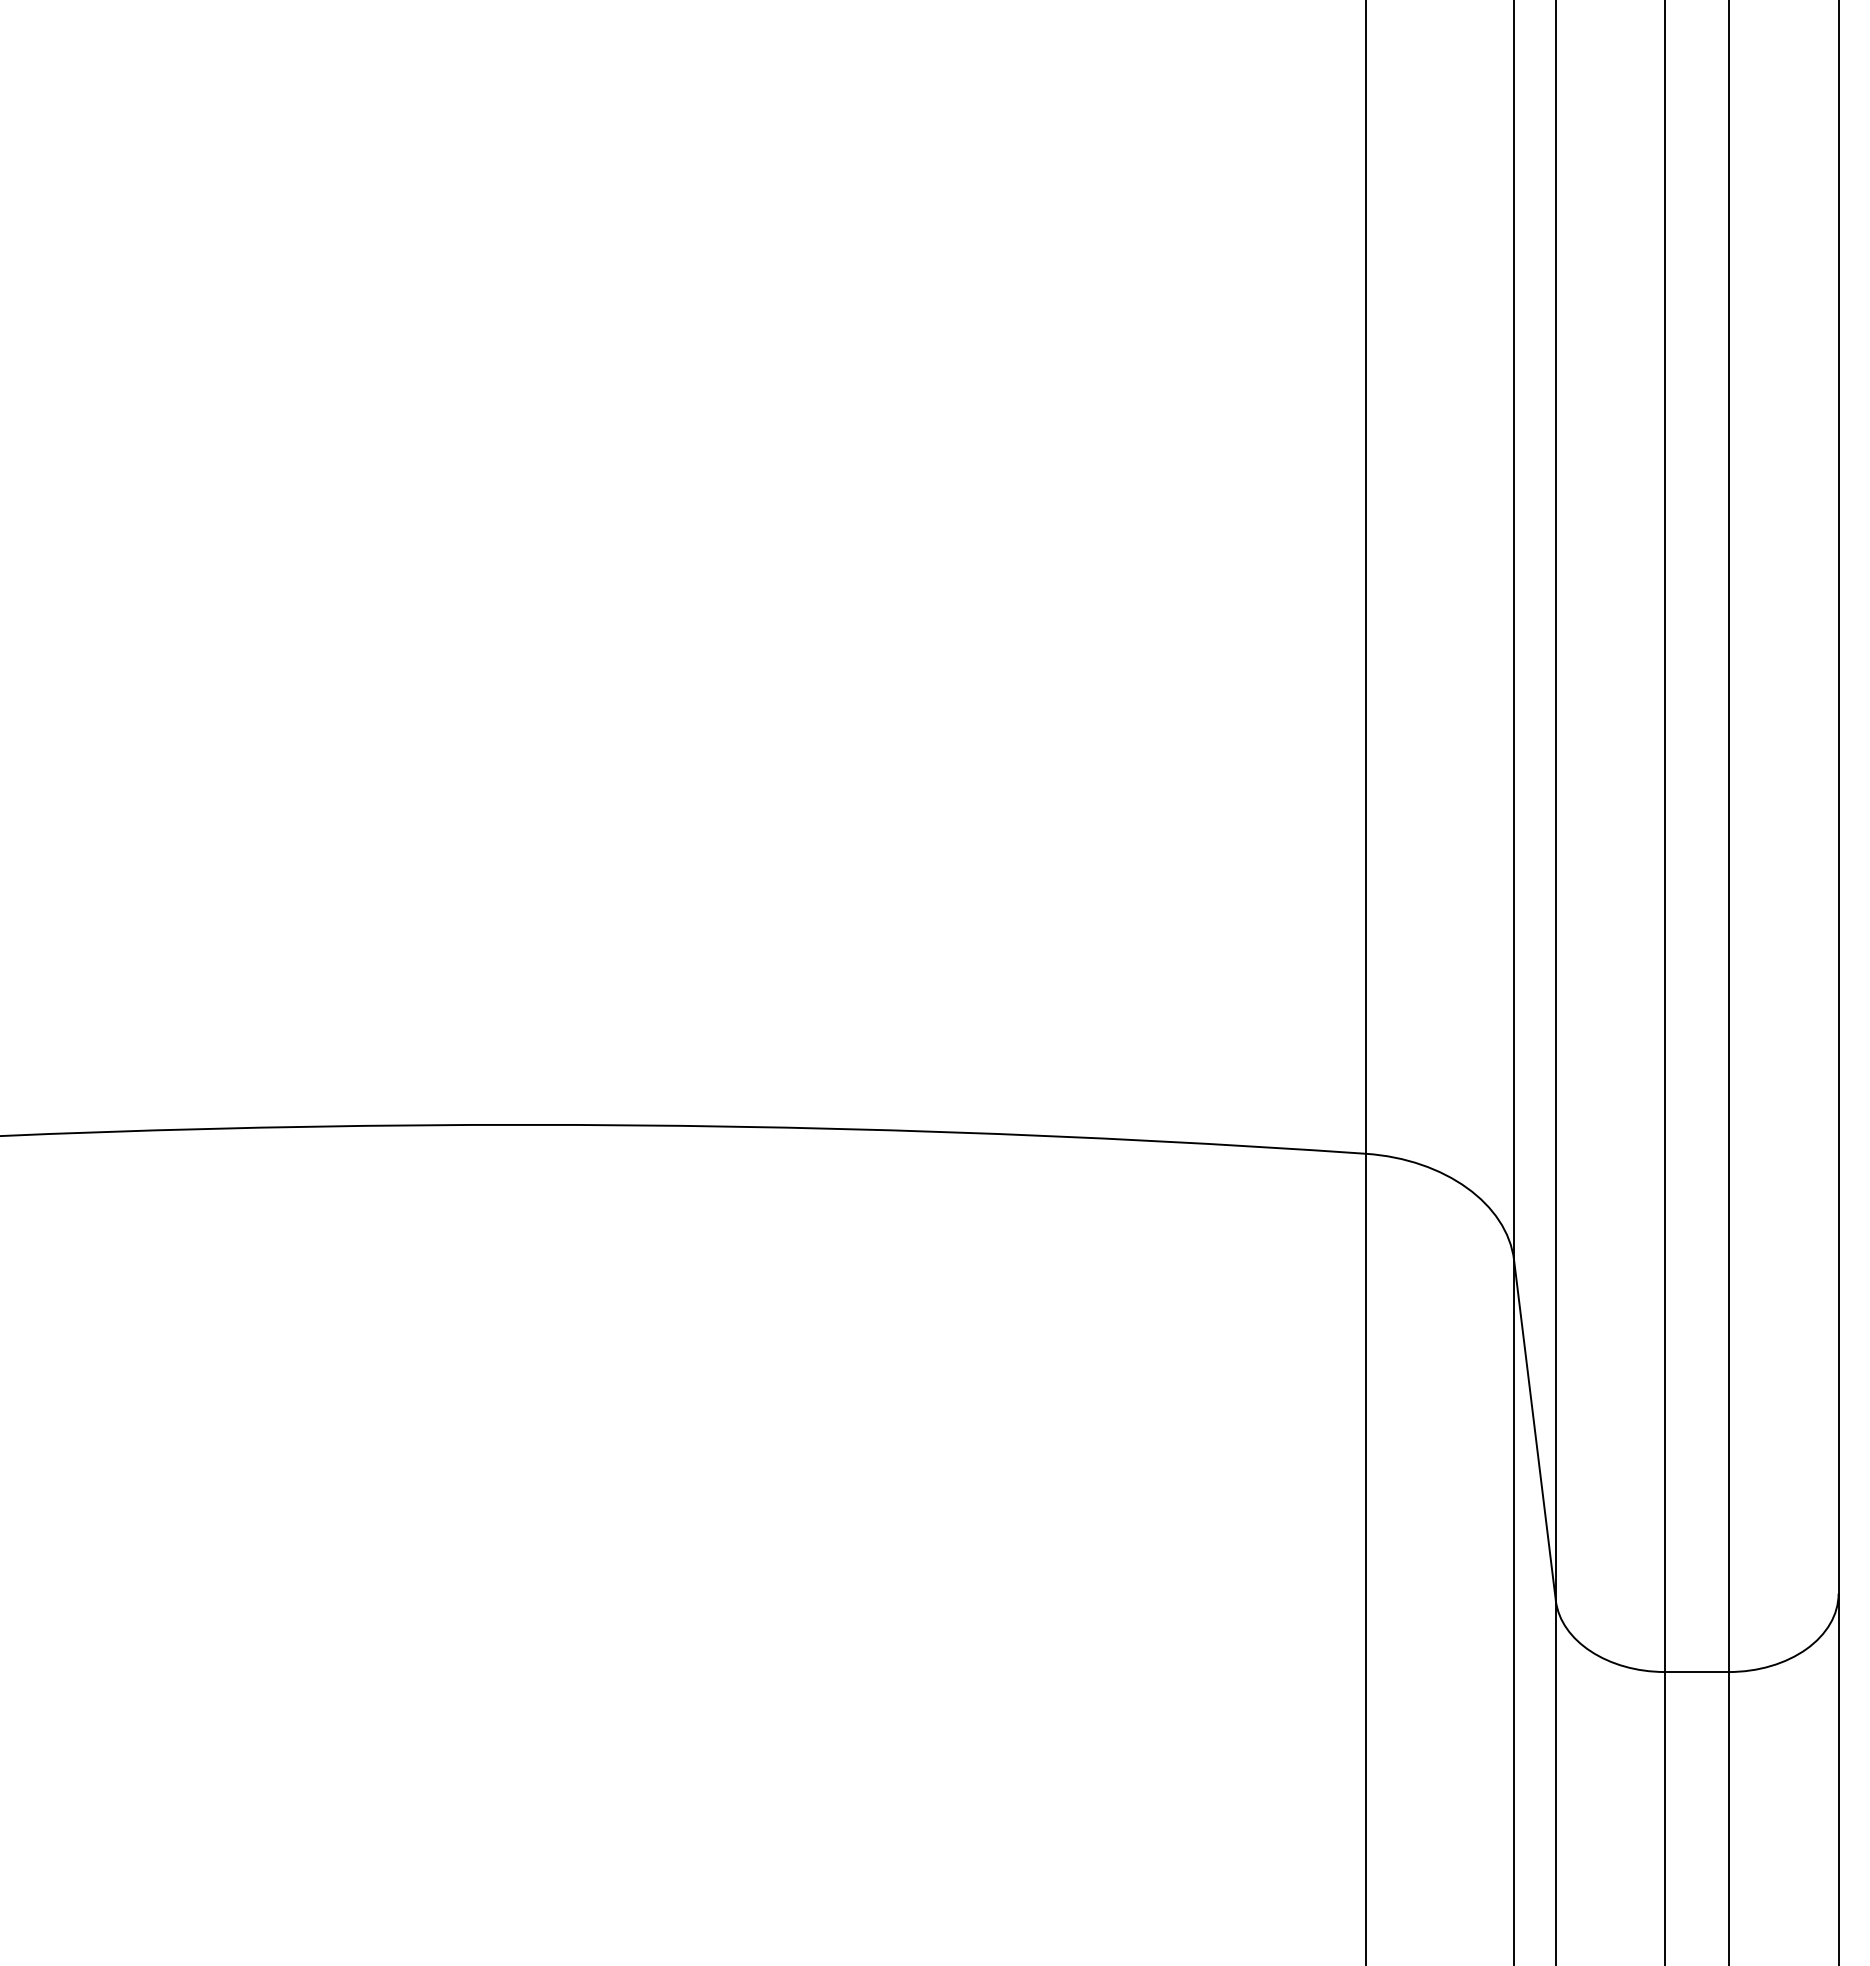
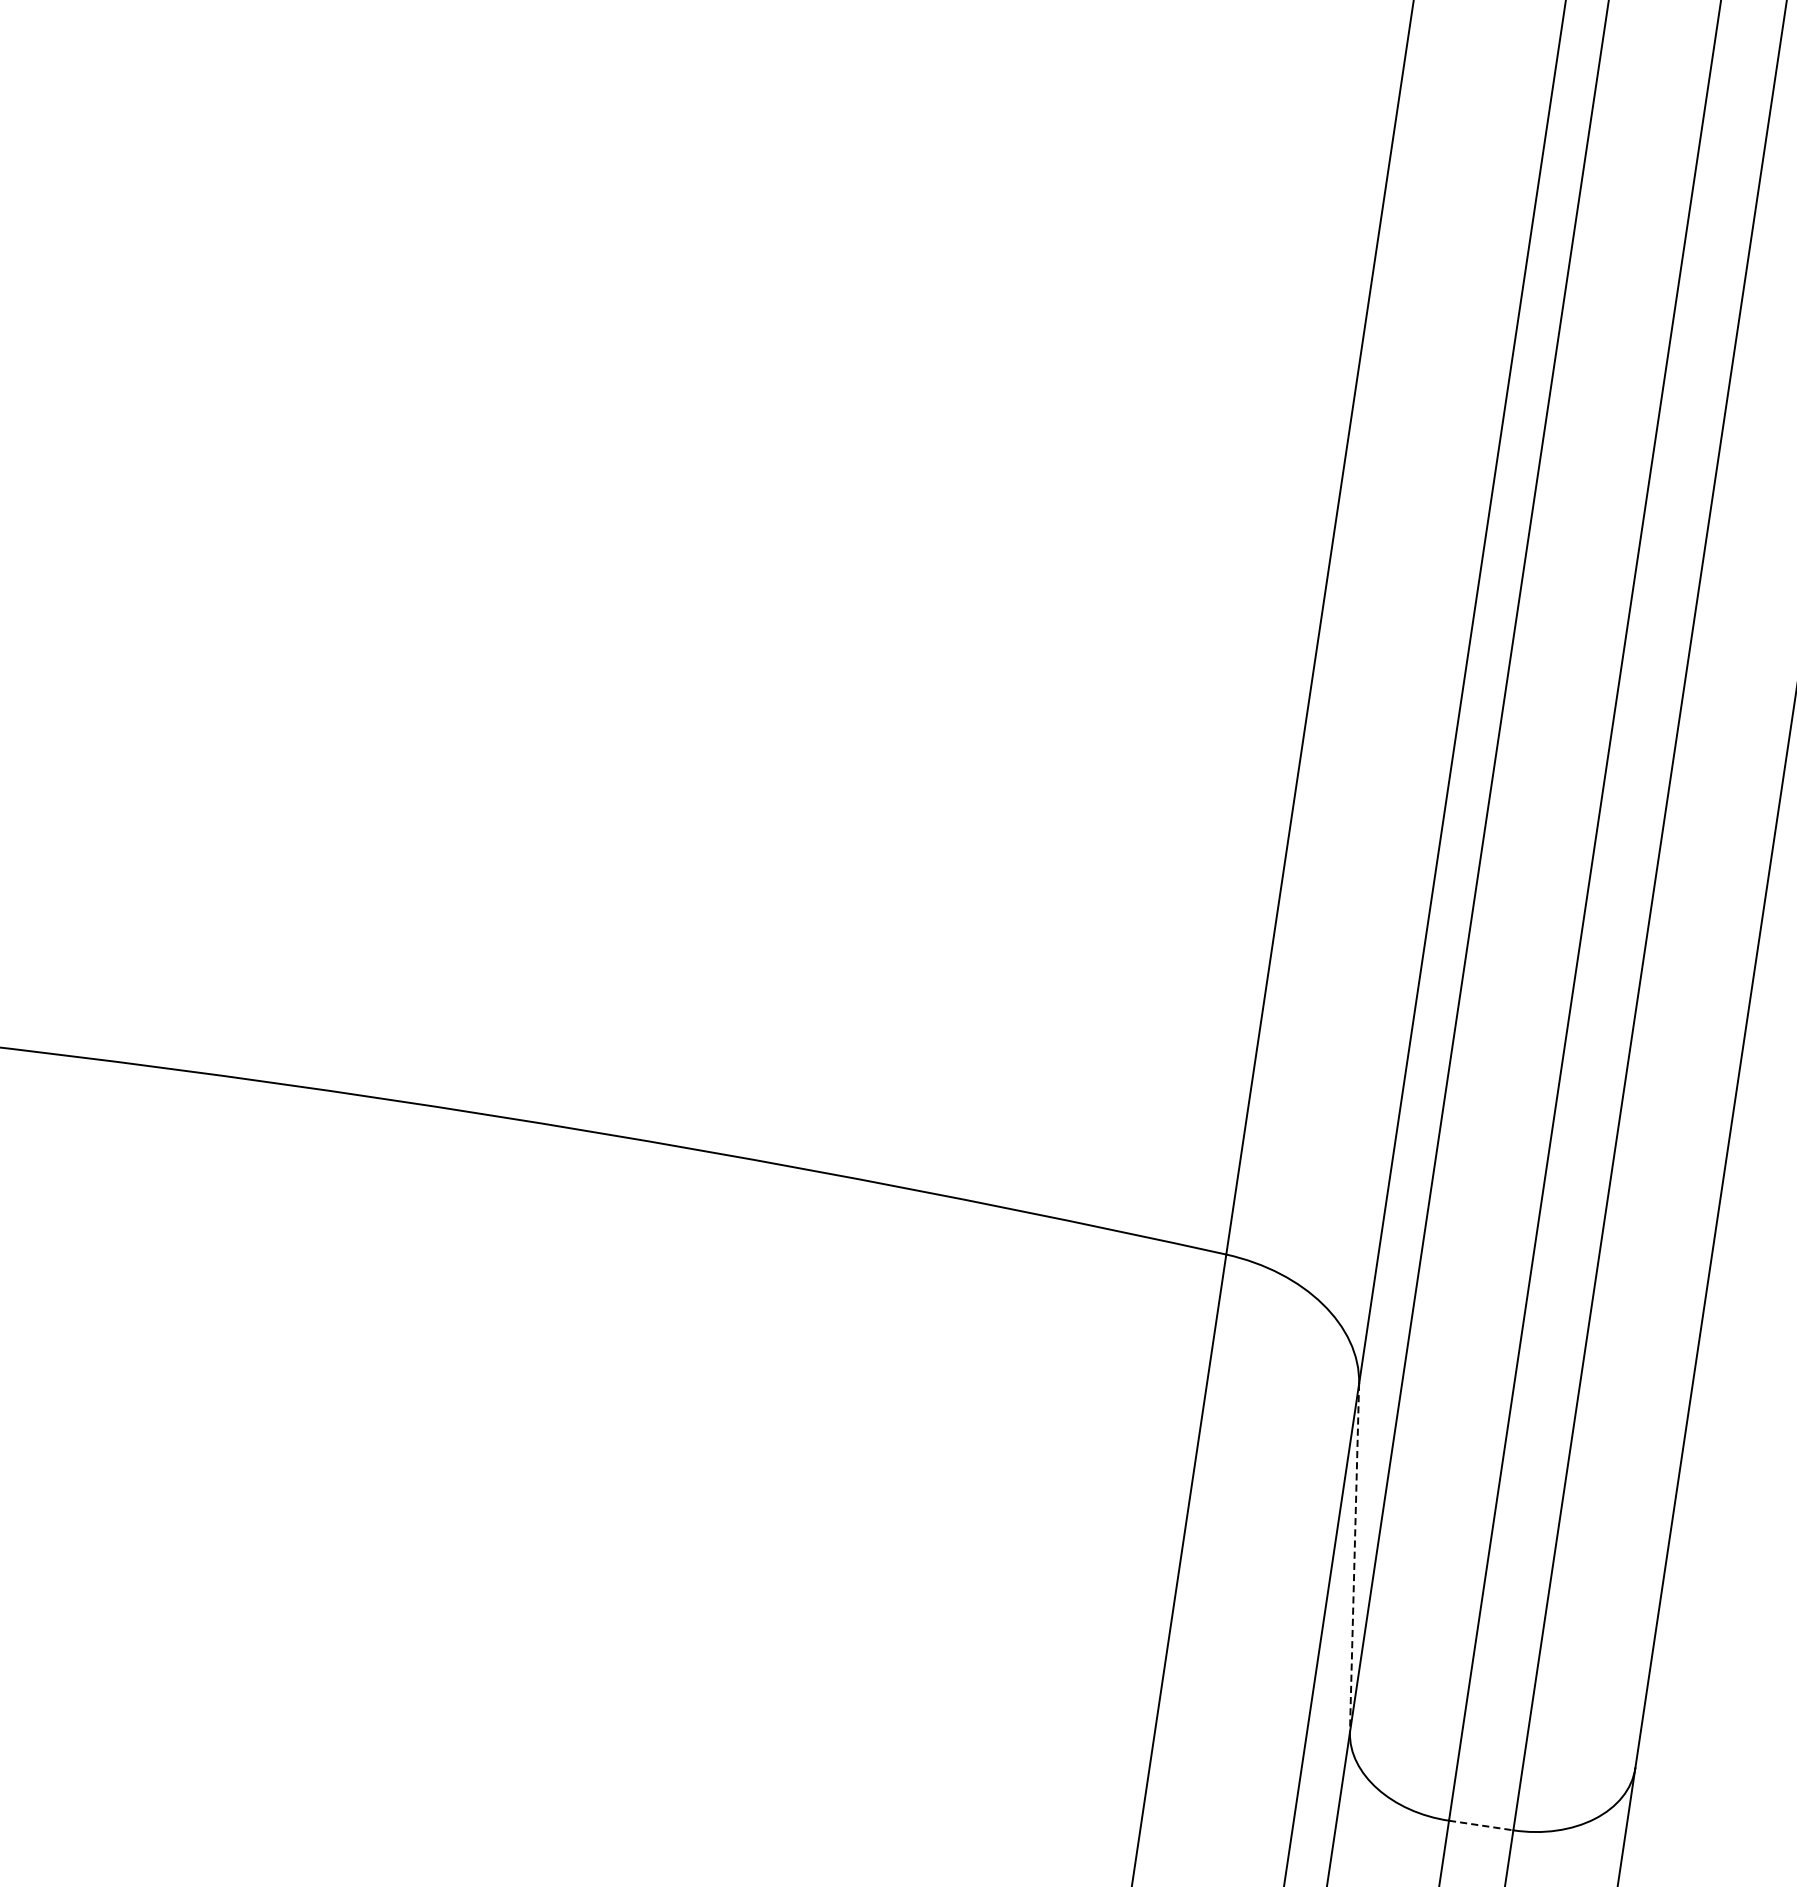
line: (1535, 1430) -> (1355, 1558), solid -> dashed
line: (1697, 1672) -> (1481, 1826), solid -> dashed

